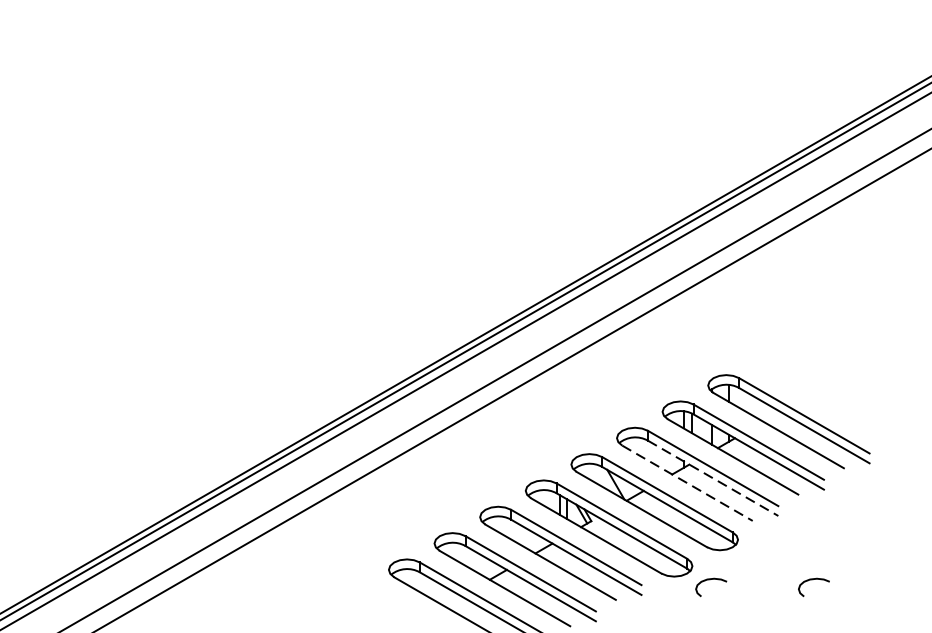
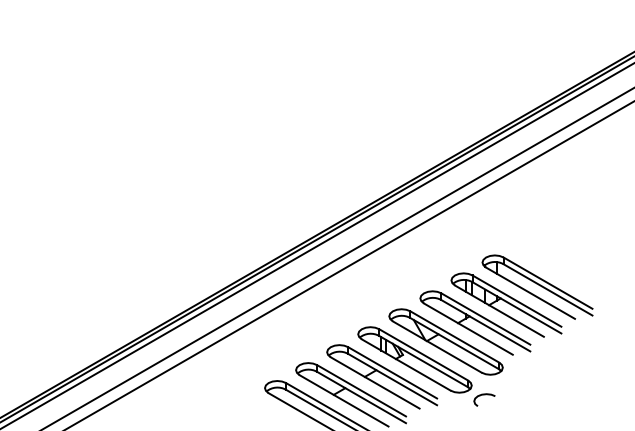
line: (714, 479) -> (486, 326), dashed -> solid
line: (687, 483) -> (468, 329), dashed -> solid
curve: (813, 580) -> (554, 395), removed

